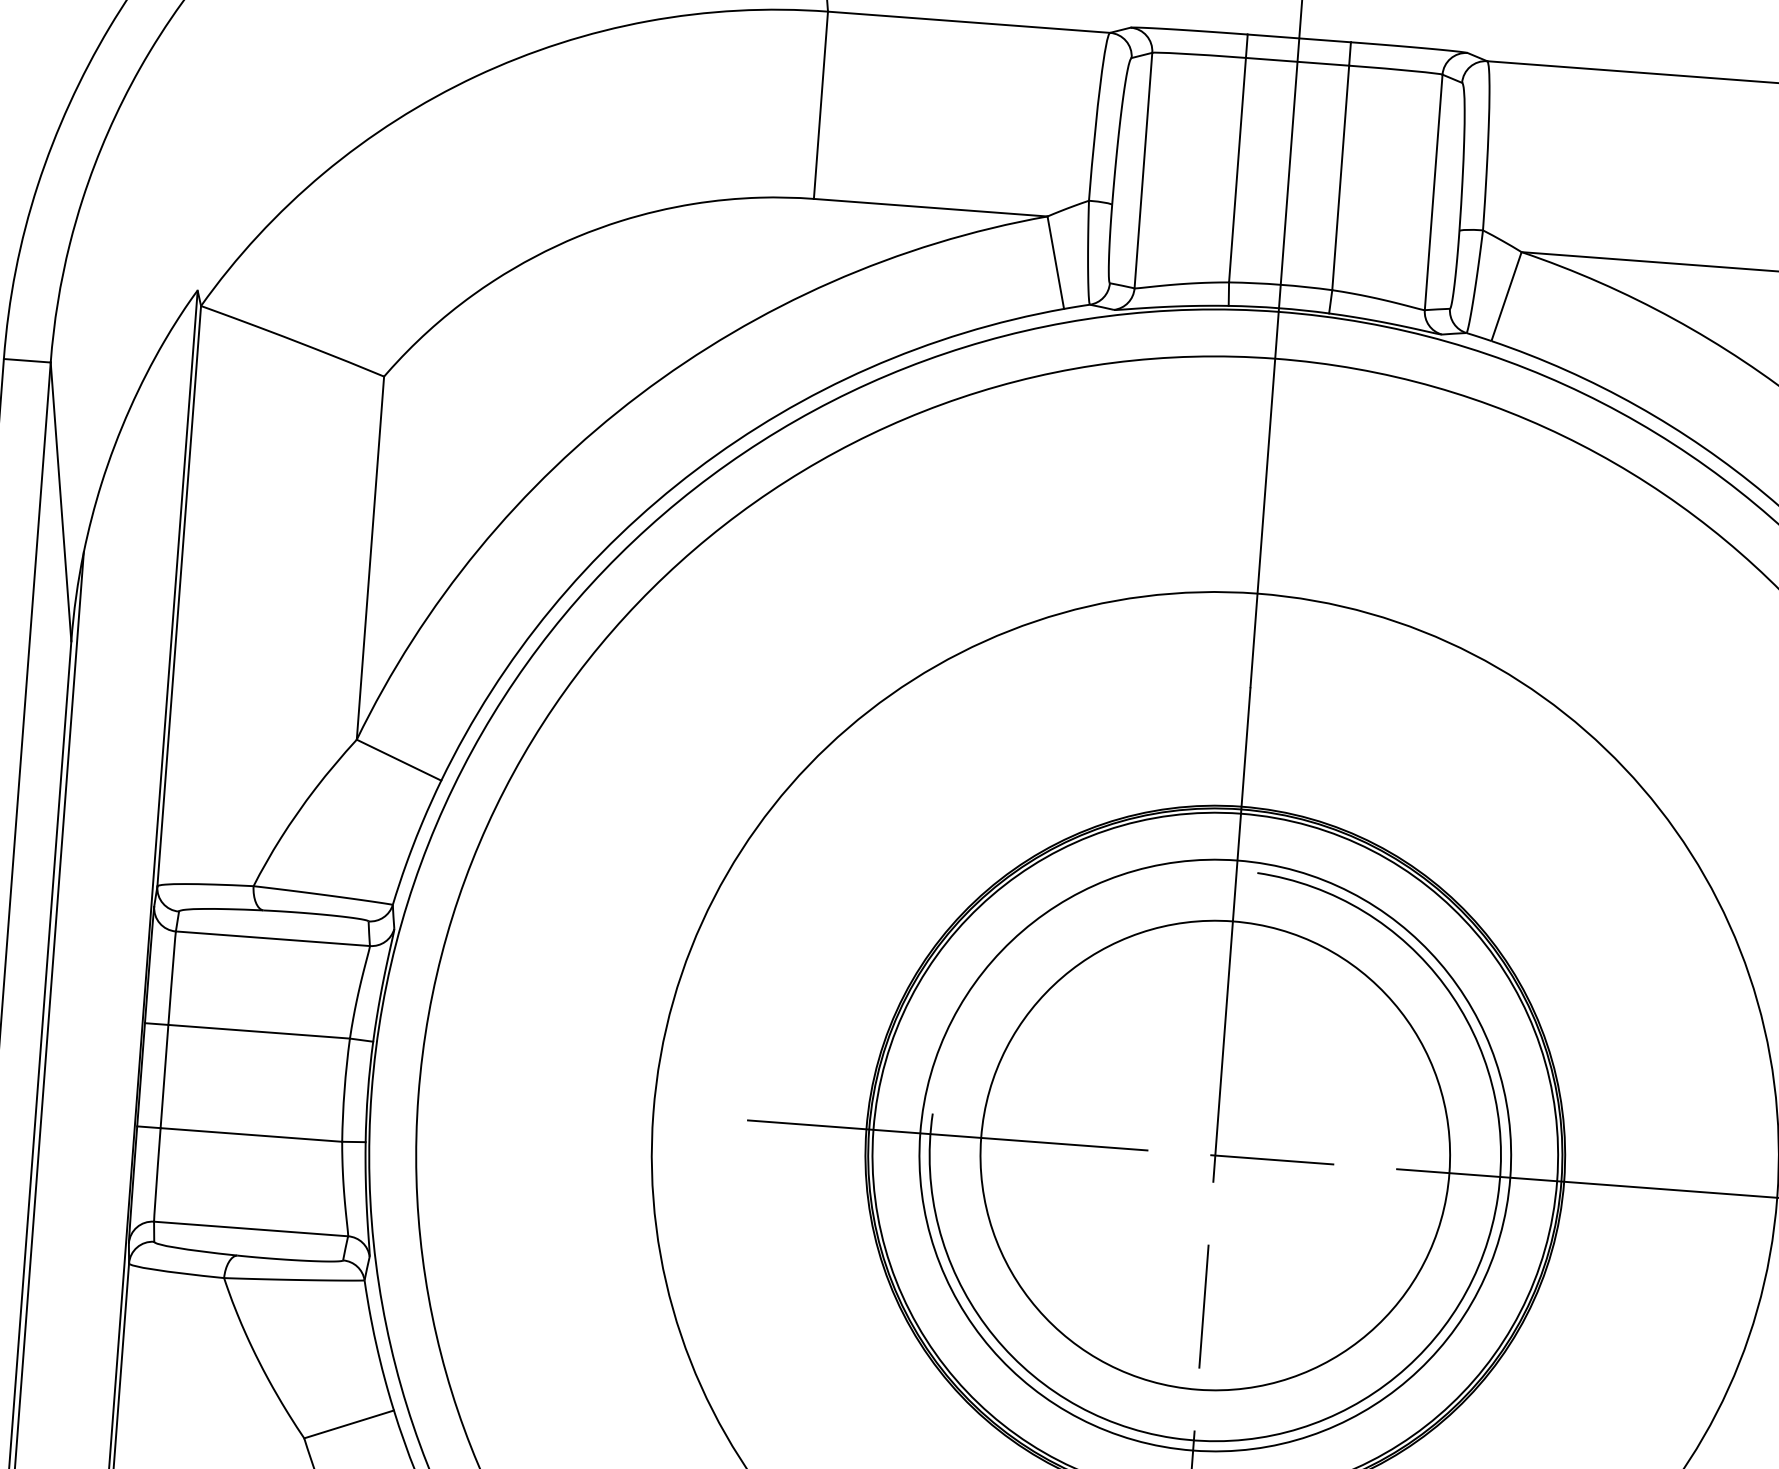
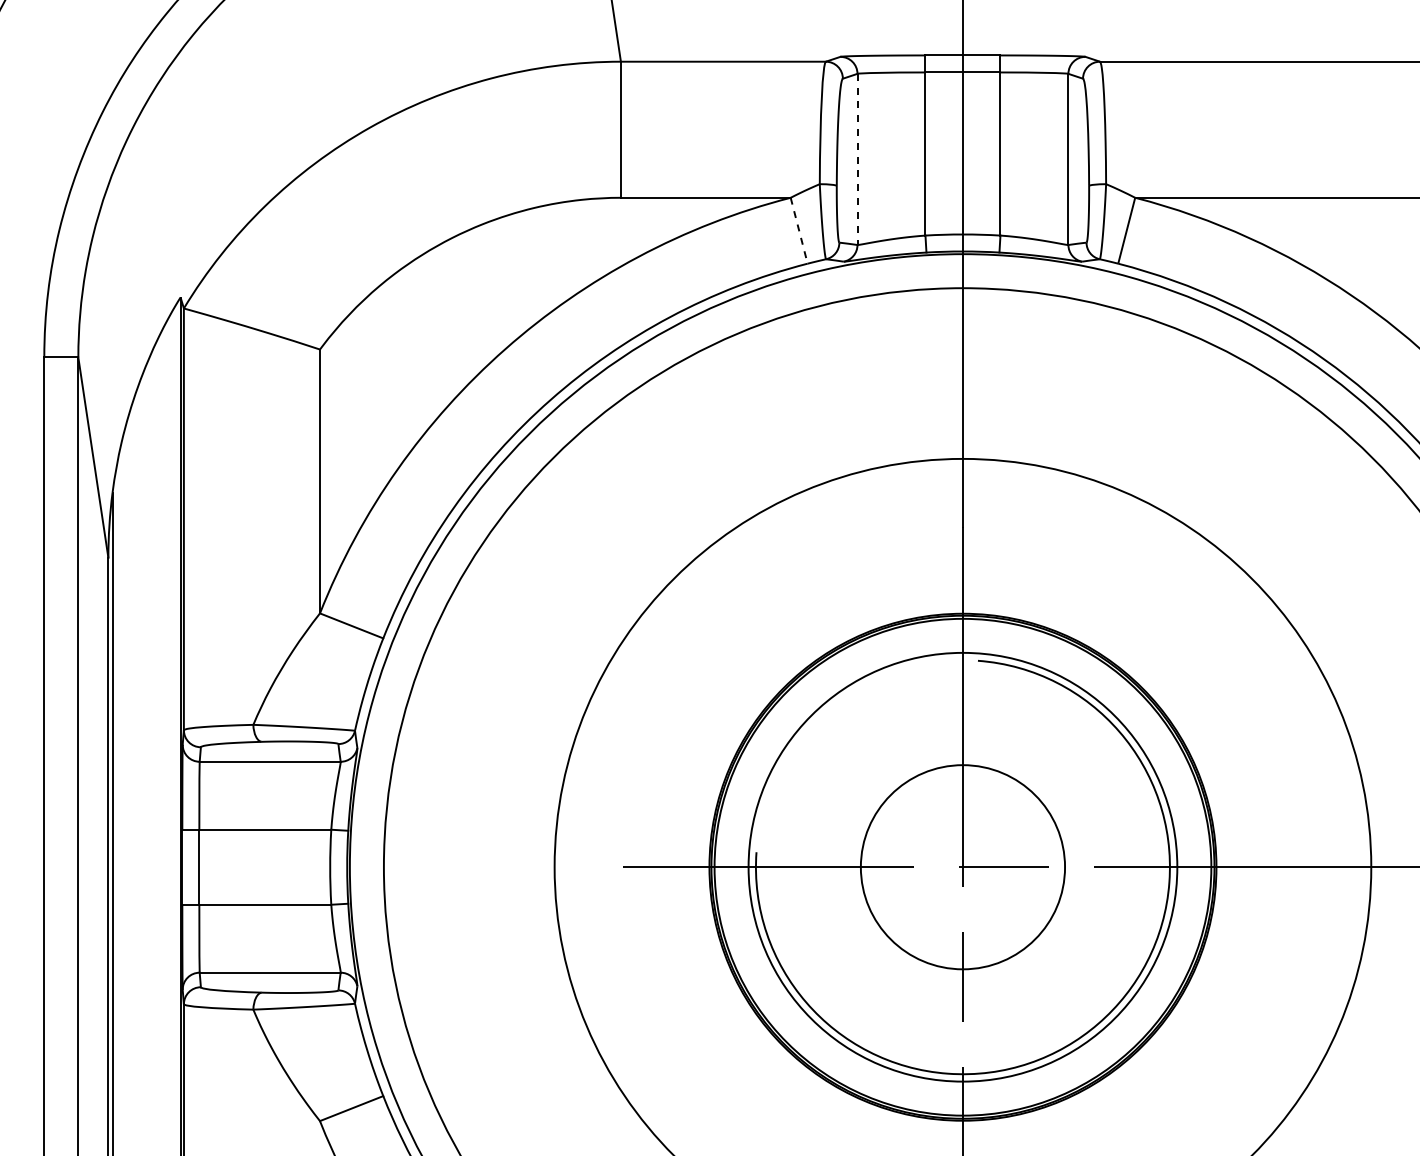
line: (1143, 170) -> (857, 159), solid -> dashed
line: (1056, 263) -> (799, 231), solid -> dashed
circle: (1214, 1155) -> (962, 867), size x0.6

